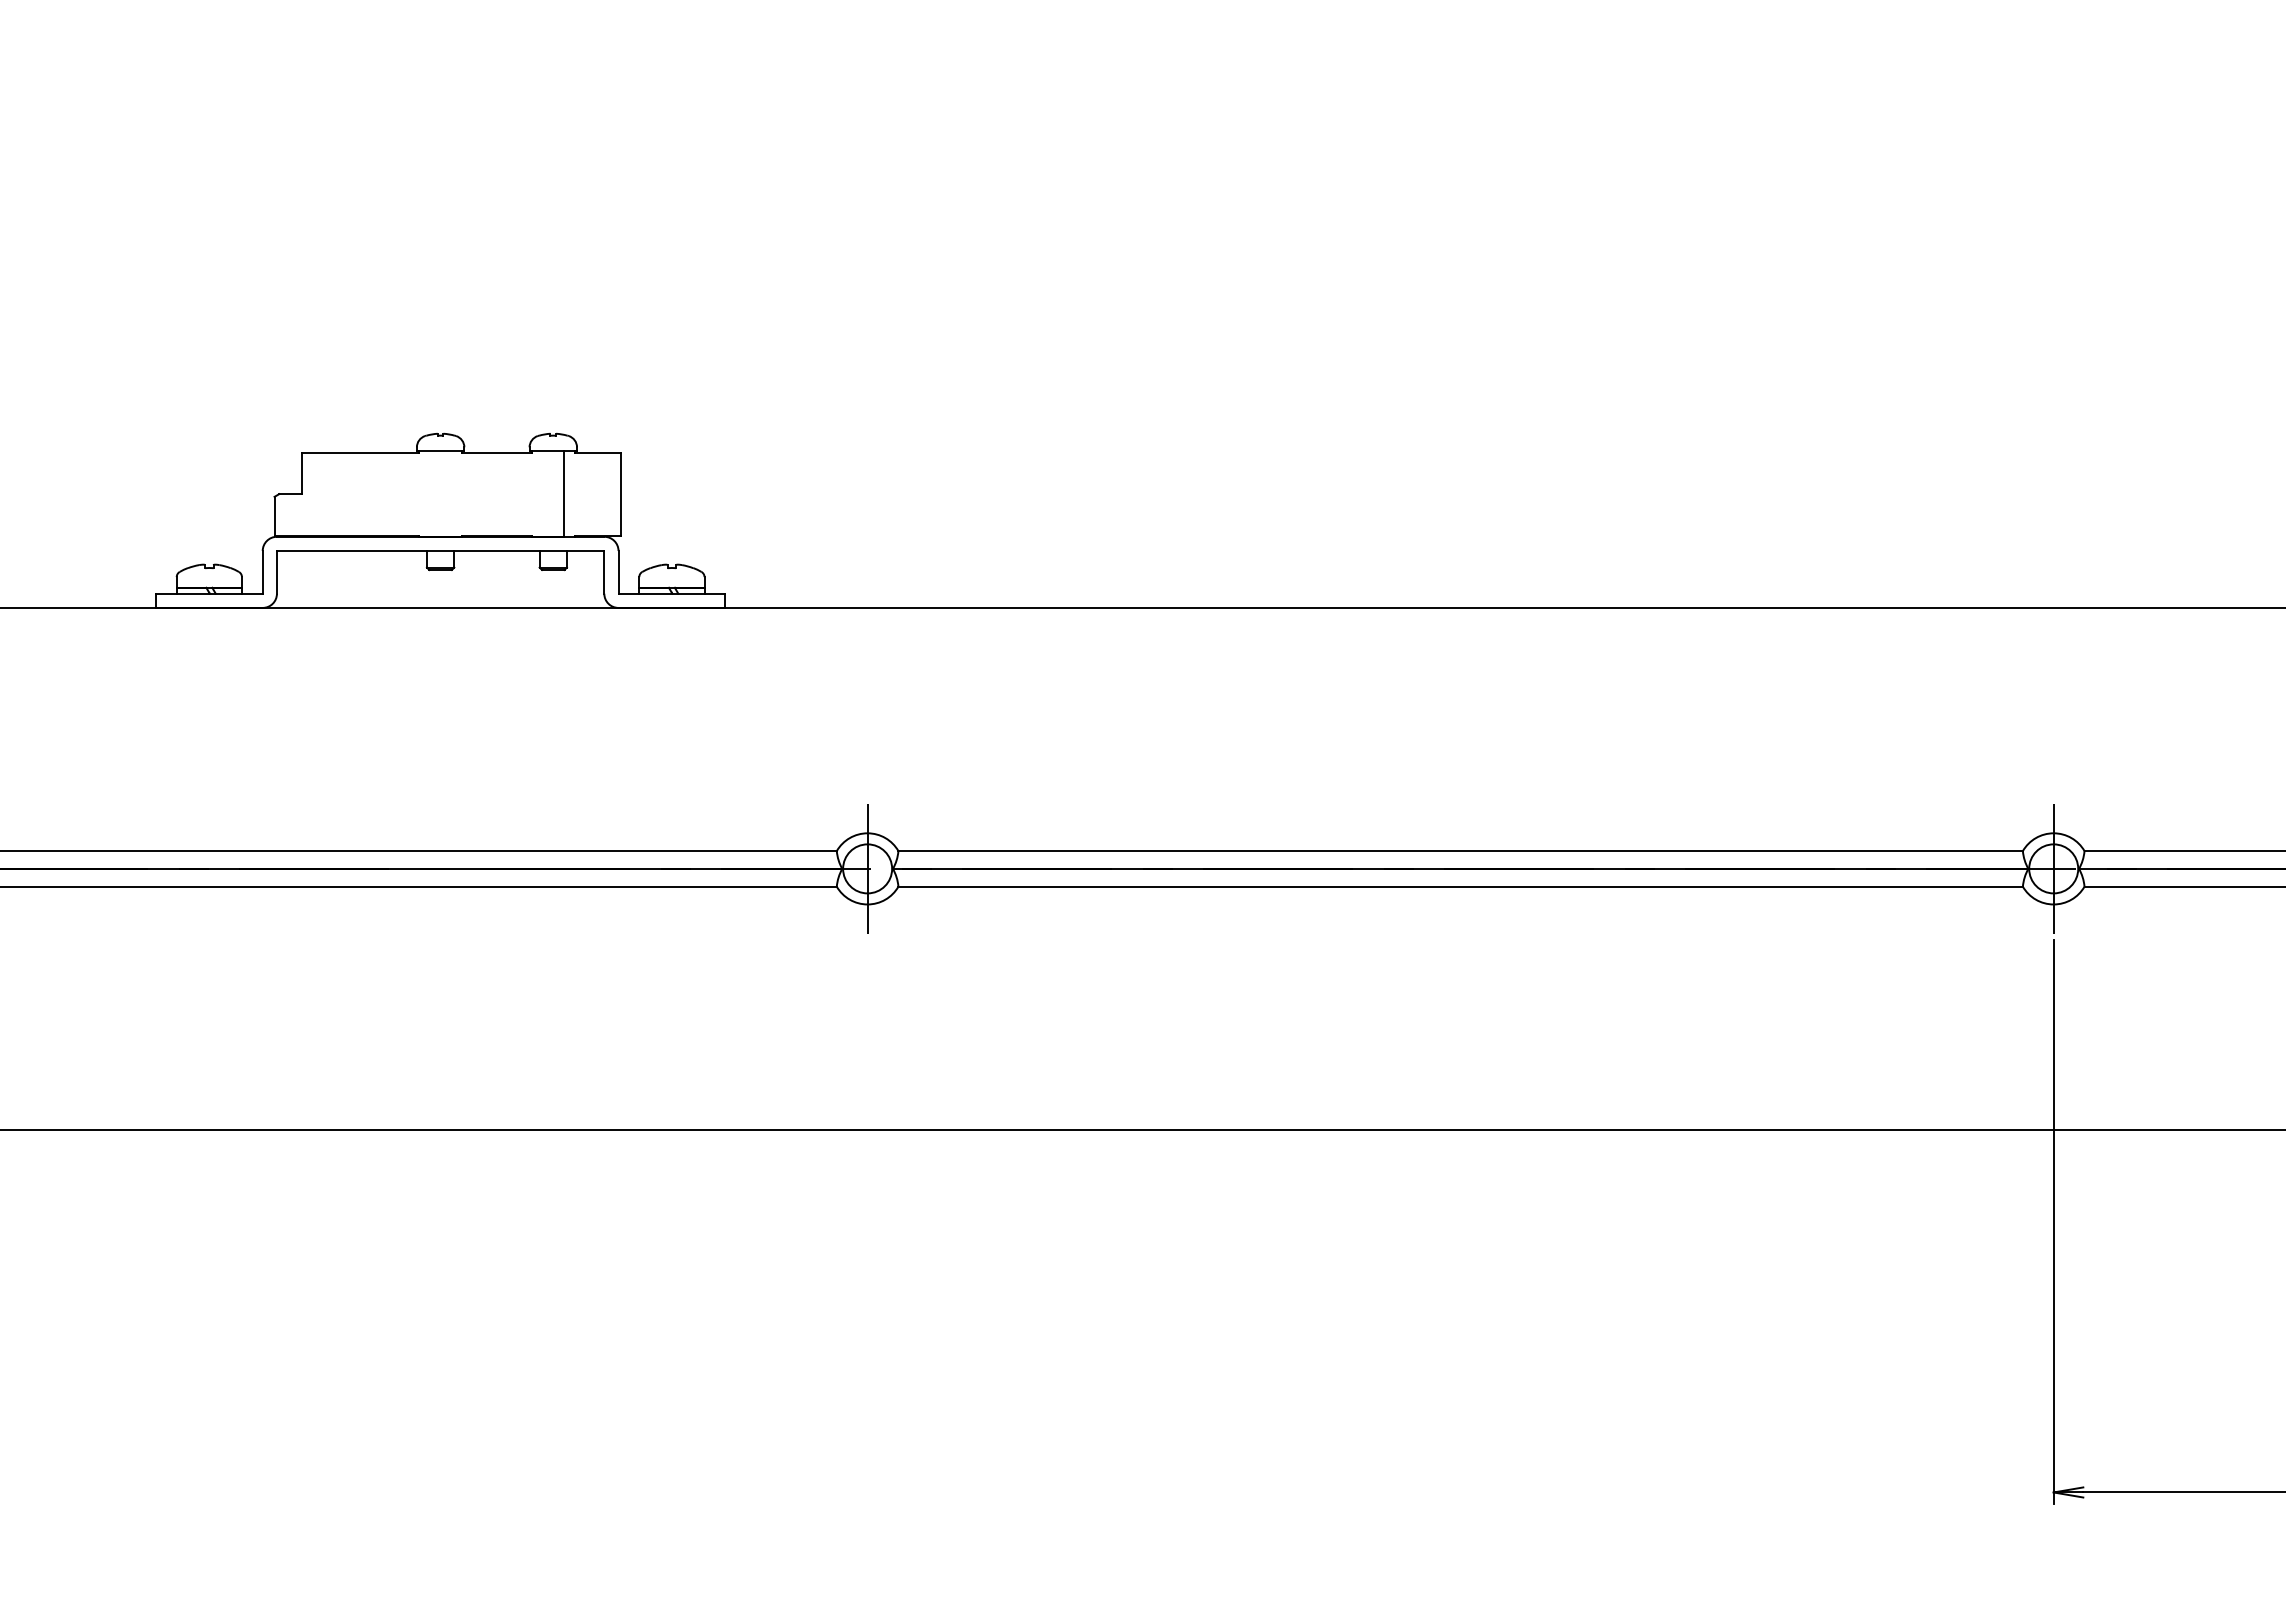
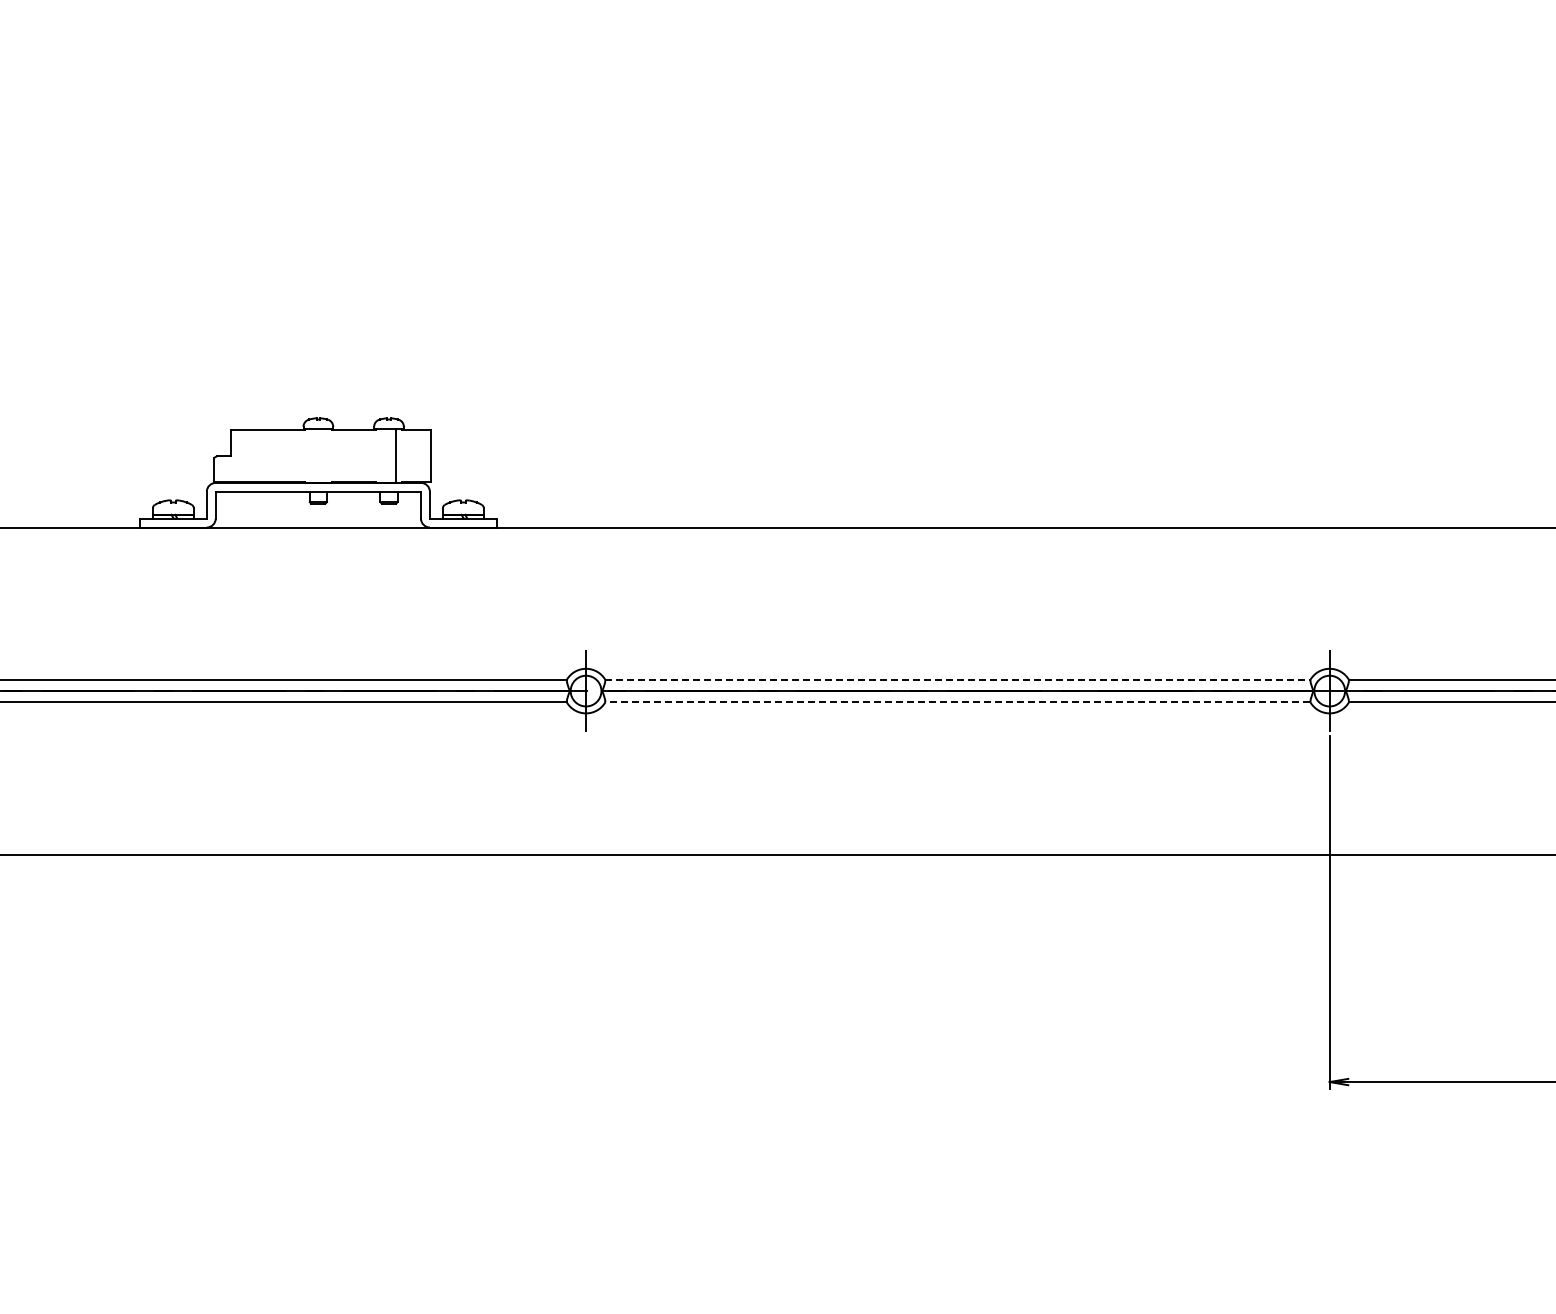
line: (1461, 850) -> (958, 679), solid -> dashed
line: (1460, 887) -> (957, 702), solid -> dashed

